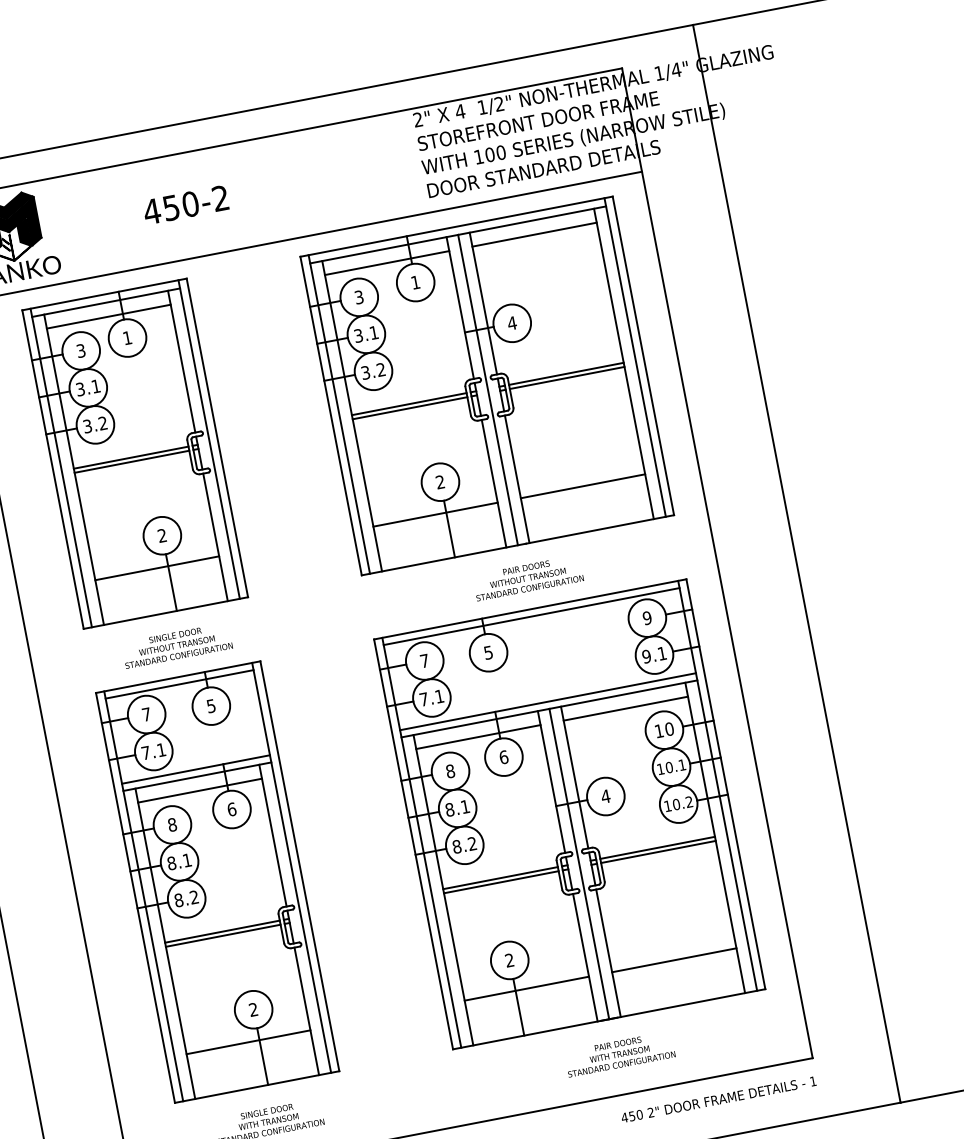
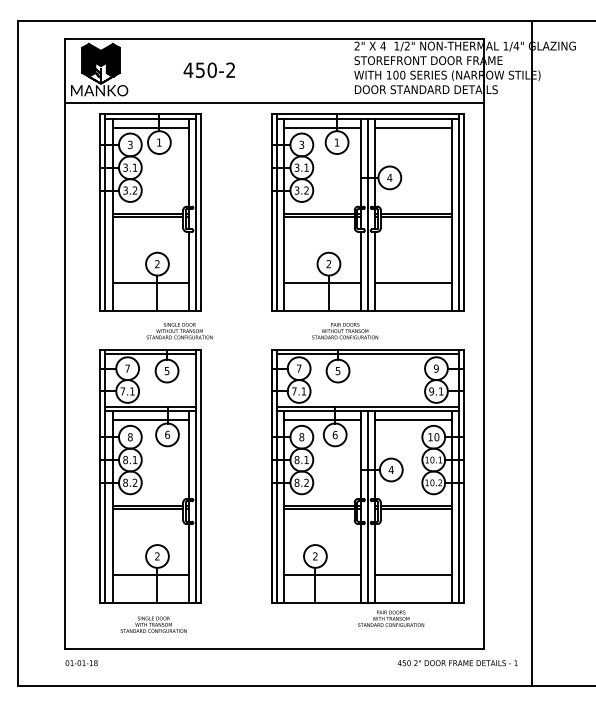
text: (528, 578) -> (345, 331), moved
text: (176, 646) -> (179, 331), moved
text: (620, 1053) -> (391, 618), moved
text: (718, 1100) -> (457, 663), moved

